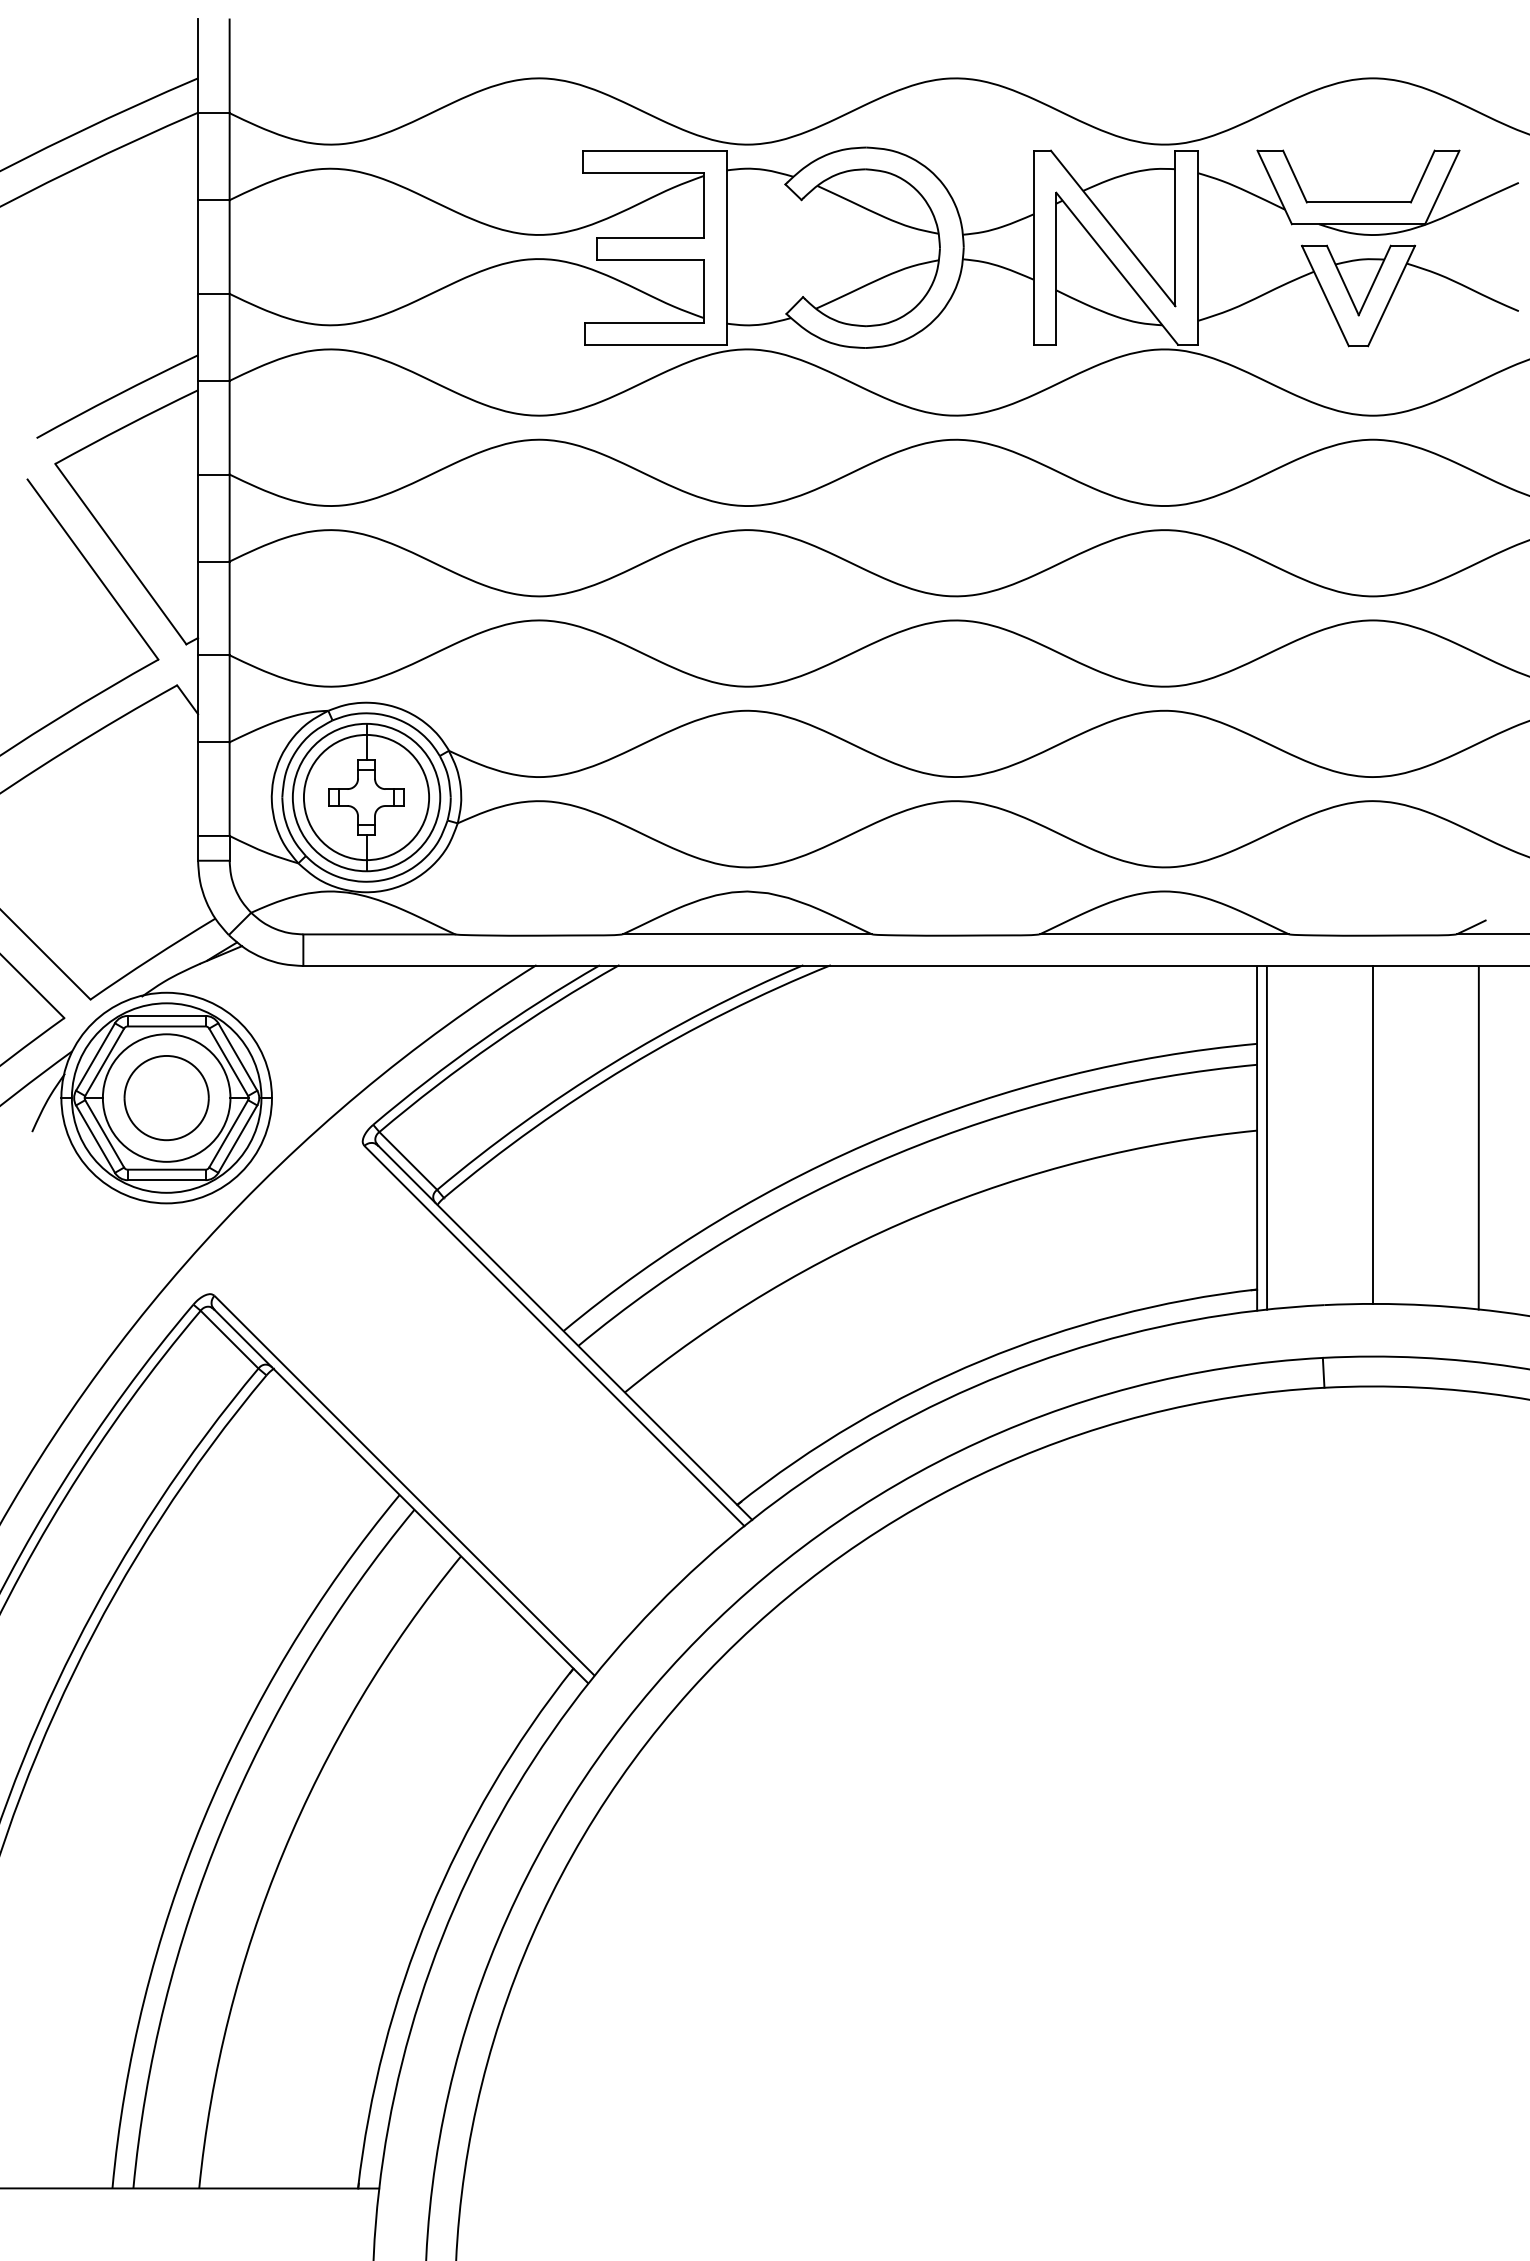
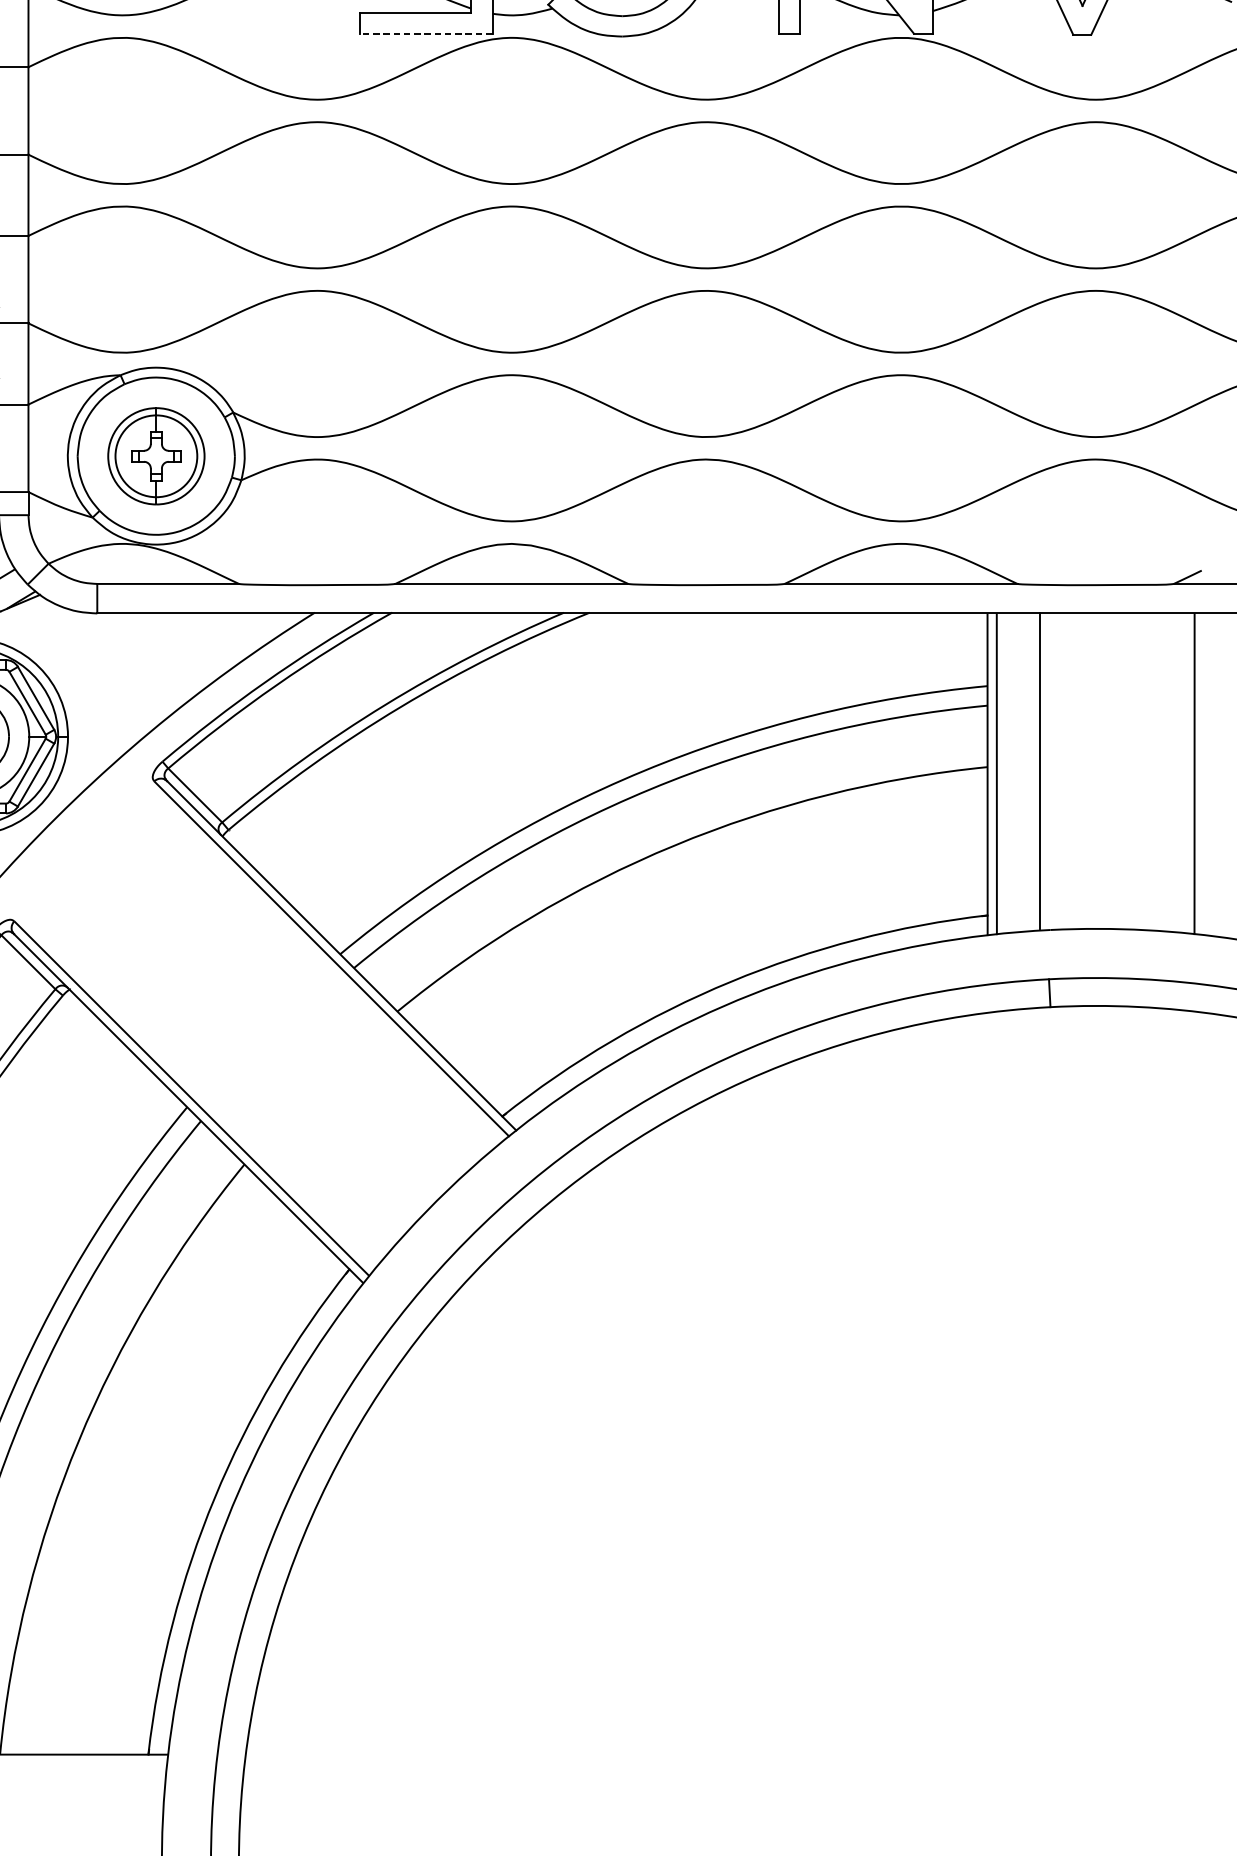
line: (655, 344) -> (426, 33), solid -> dashed
part: (366, 797) -> (156, 456), size x0.7
line: (1372, 1134) -> (1039, 770), moved

